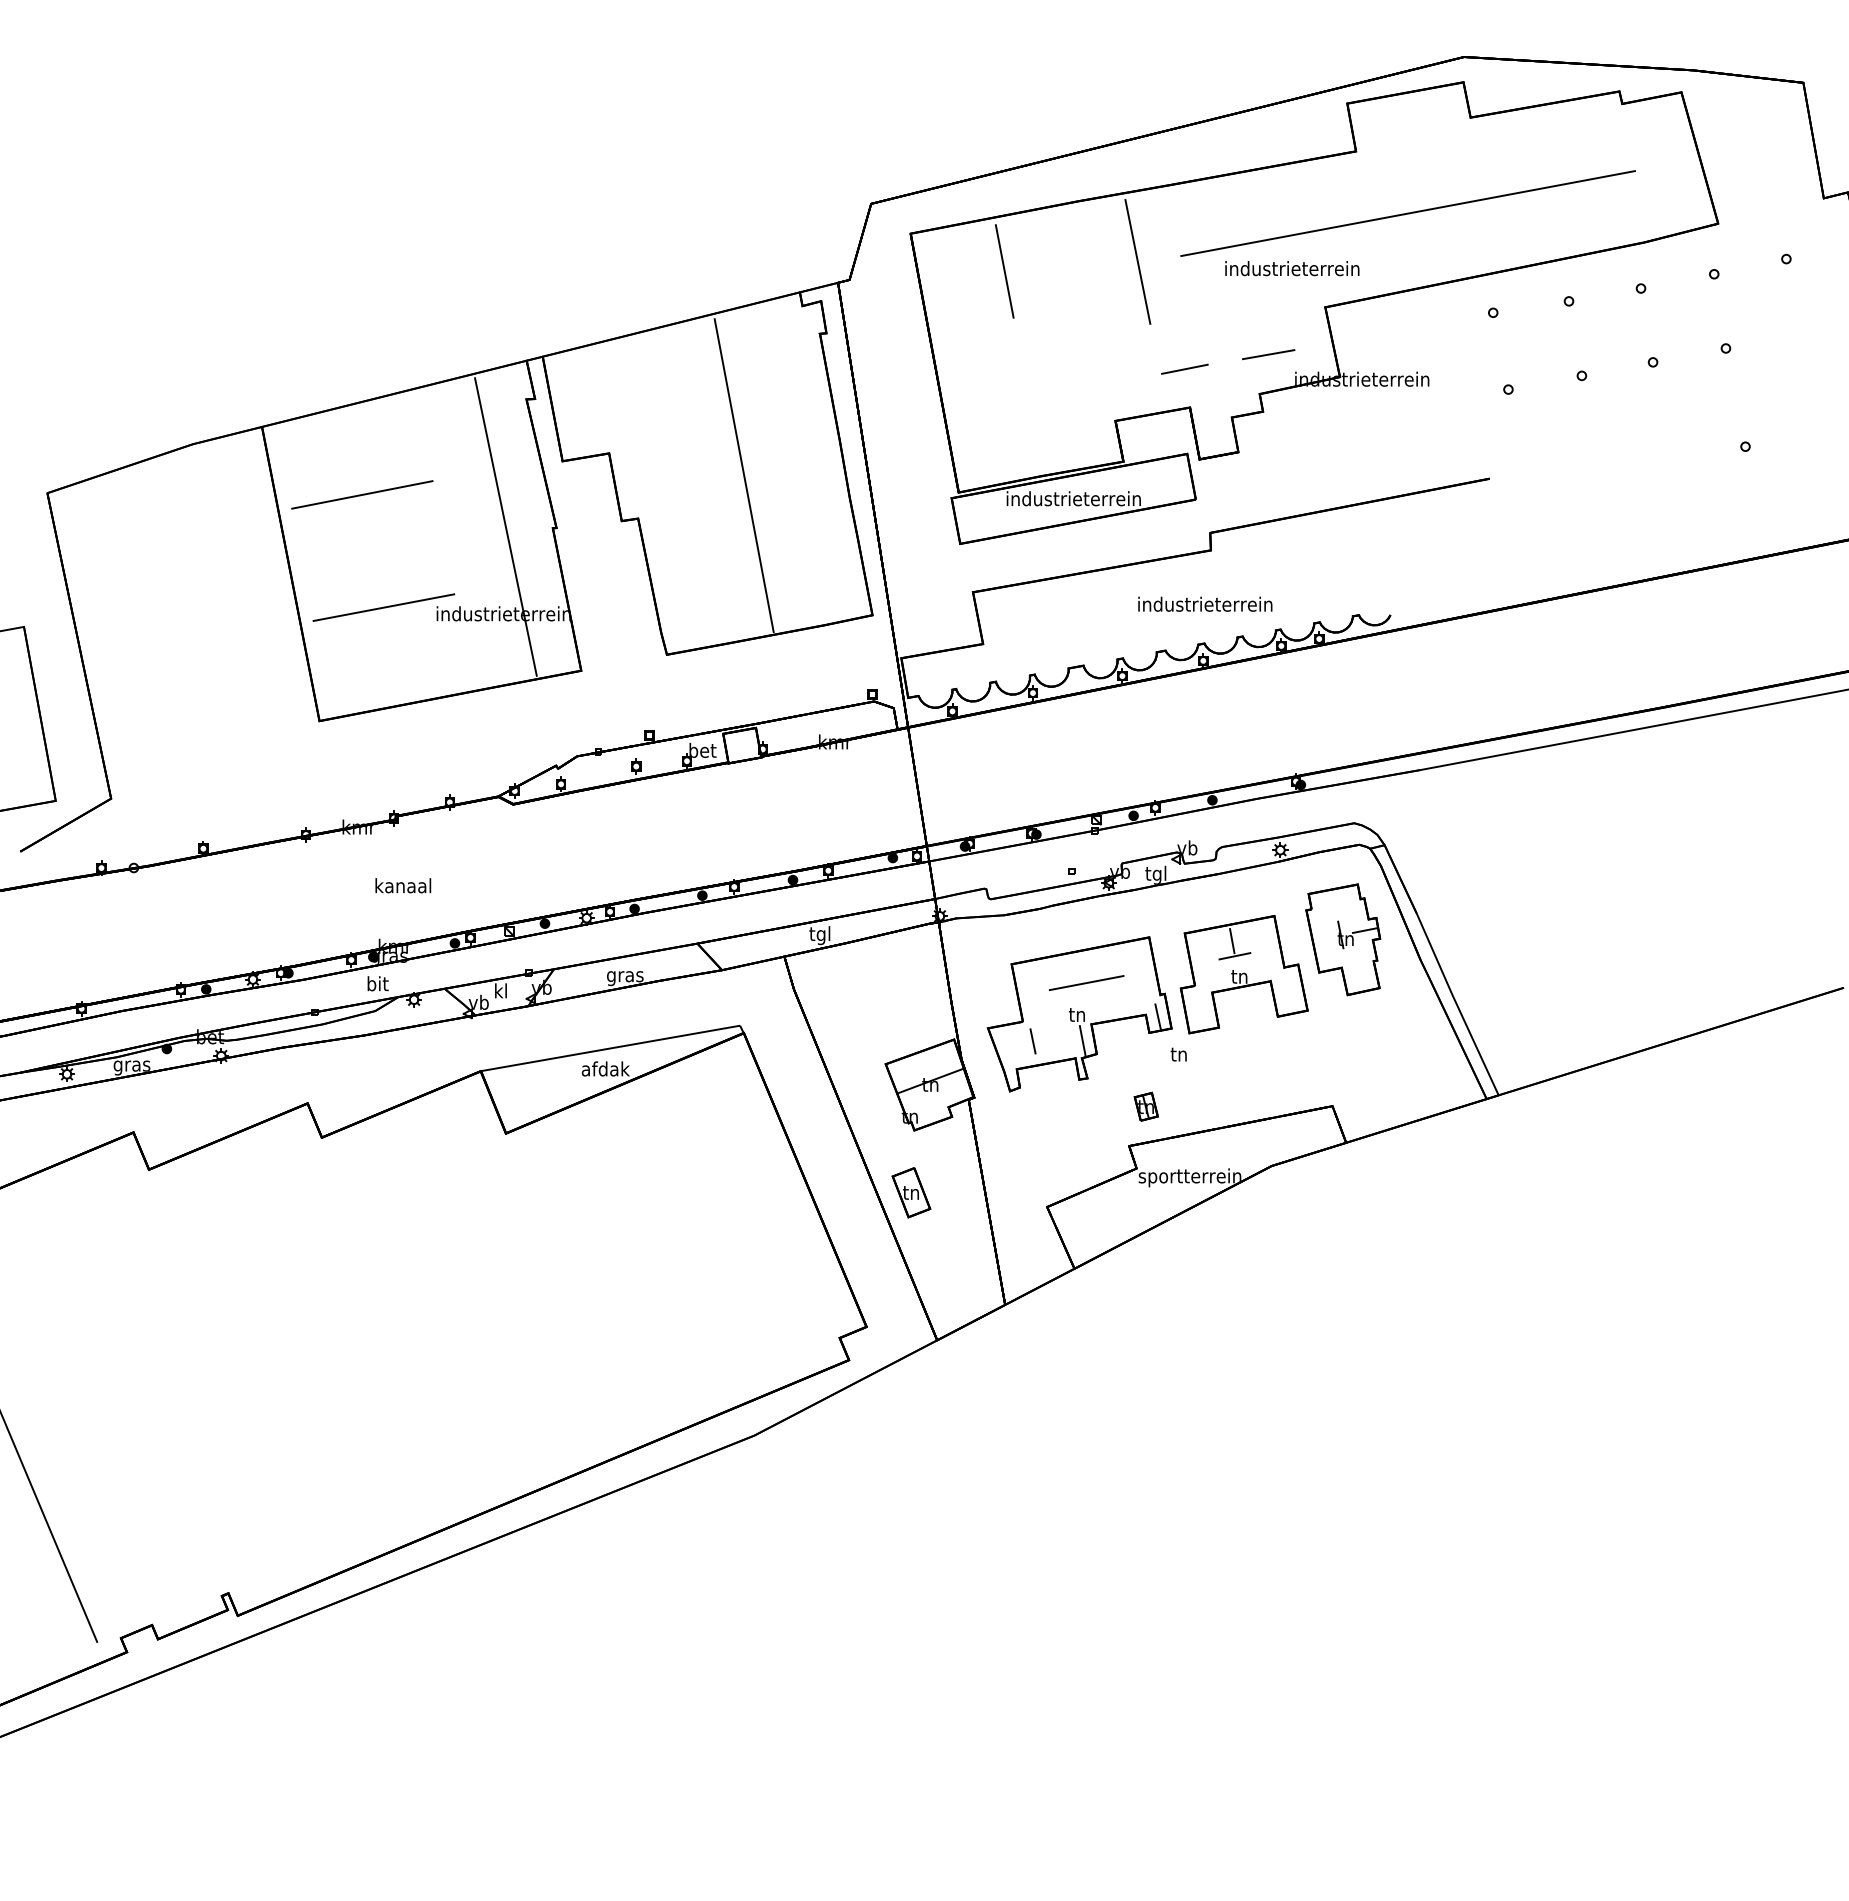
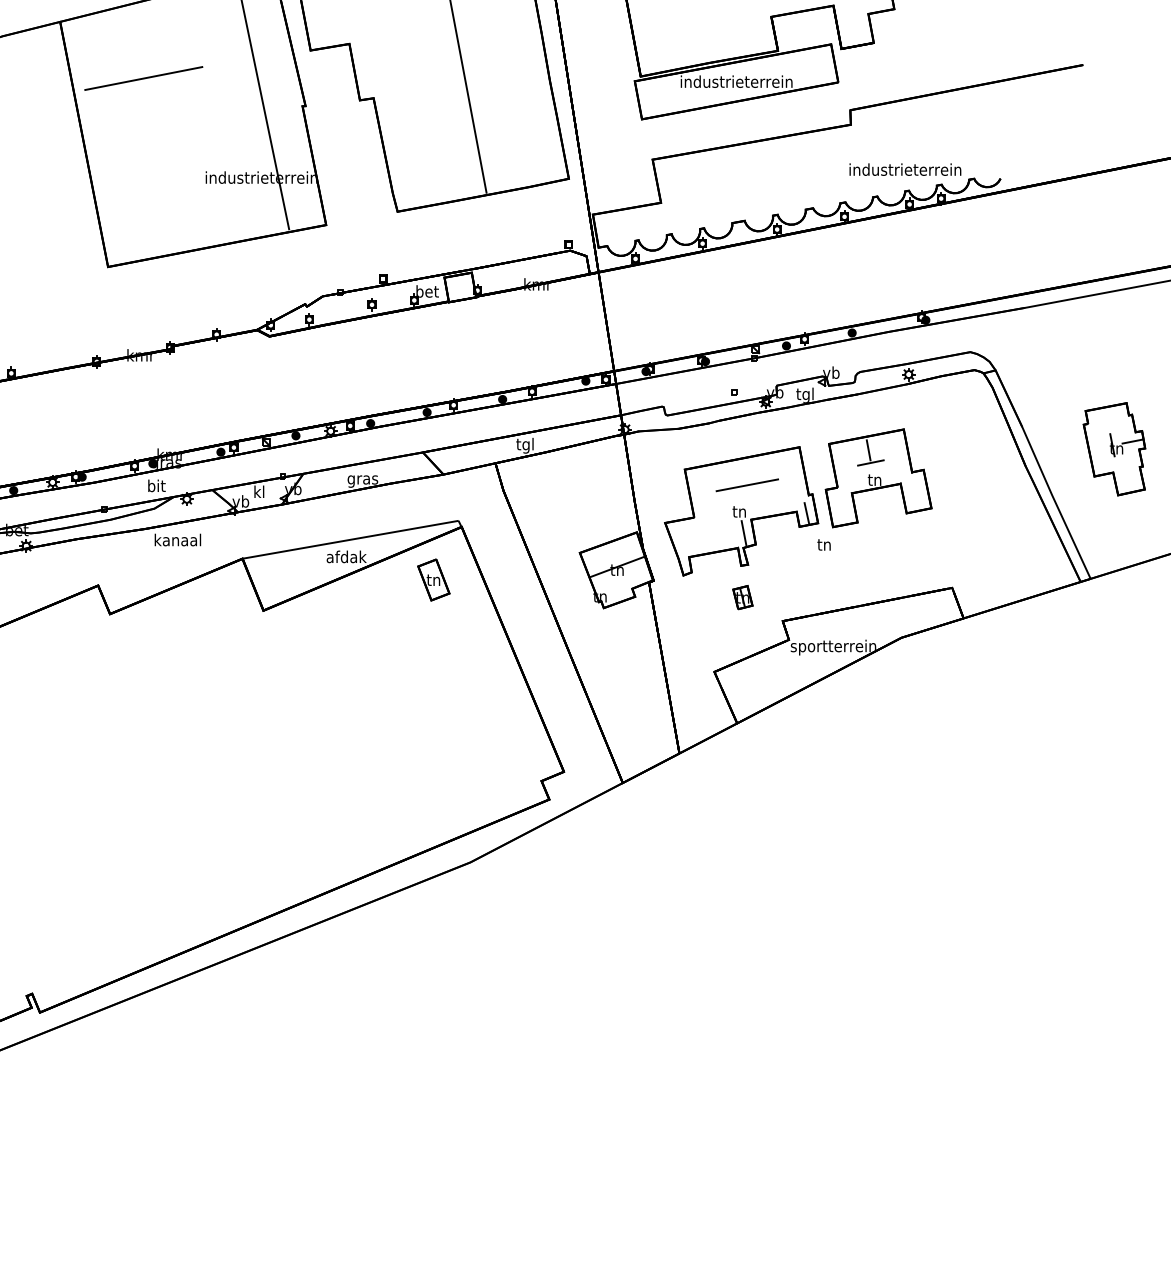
text: (1205, 603) -> (905, 169), moved
line: (383, 607) -> (161, 172), removed
text: (403, 885) -> (178, 539), moved
part: (1343, 939) -> (1114, 449), moved
line: (1032, 1041) -> (702, 534), removed
part: (1145, 1106) -> (742, 597), moved
part: (911, 1192) -> (433, 579), moved

